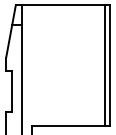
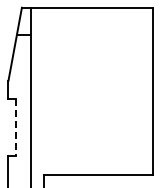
line: (104, 65) -> (145, 91), removed
line: (11, 91) -> (16, 127), solid -> dashed

